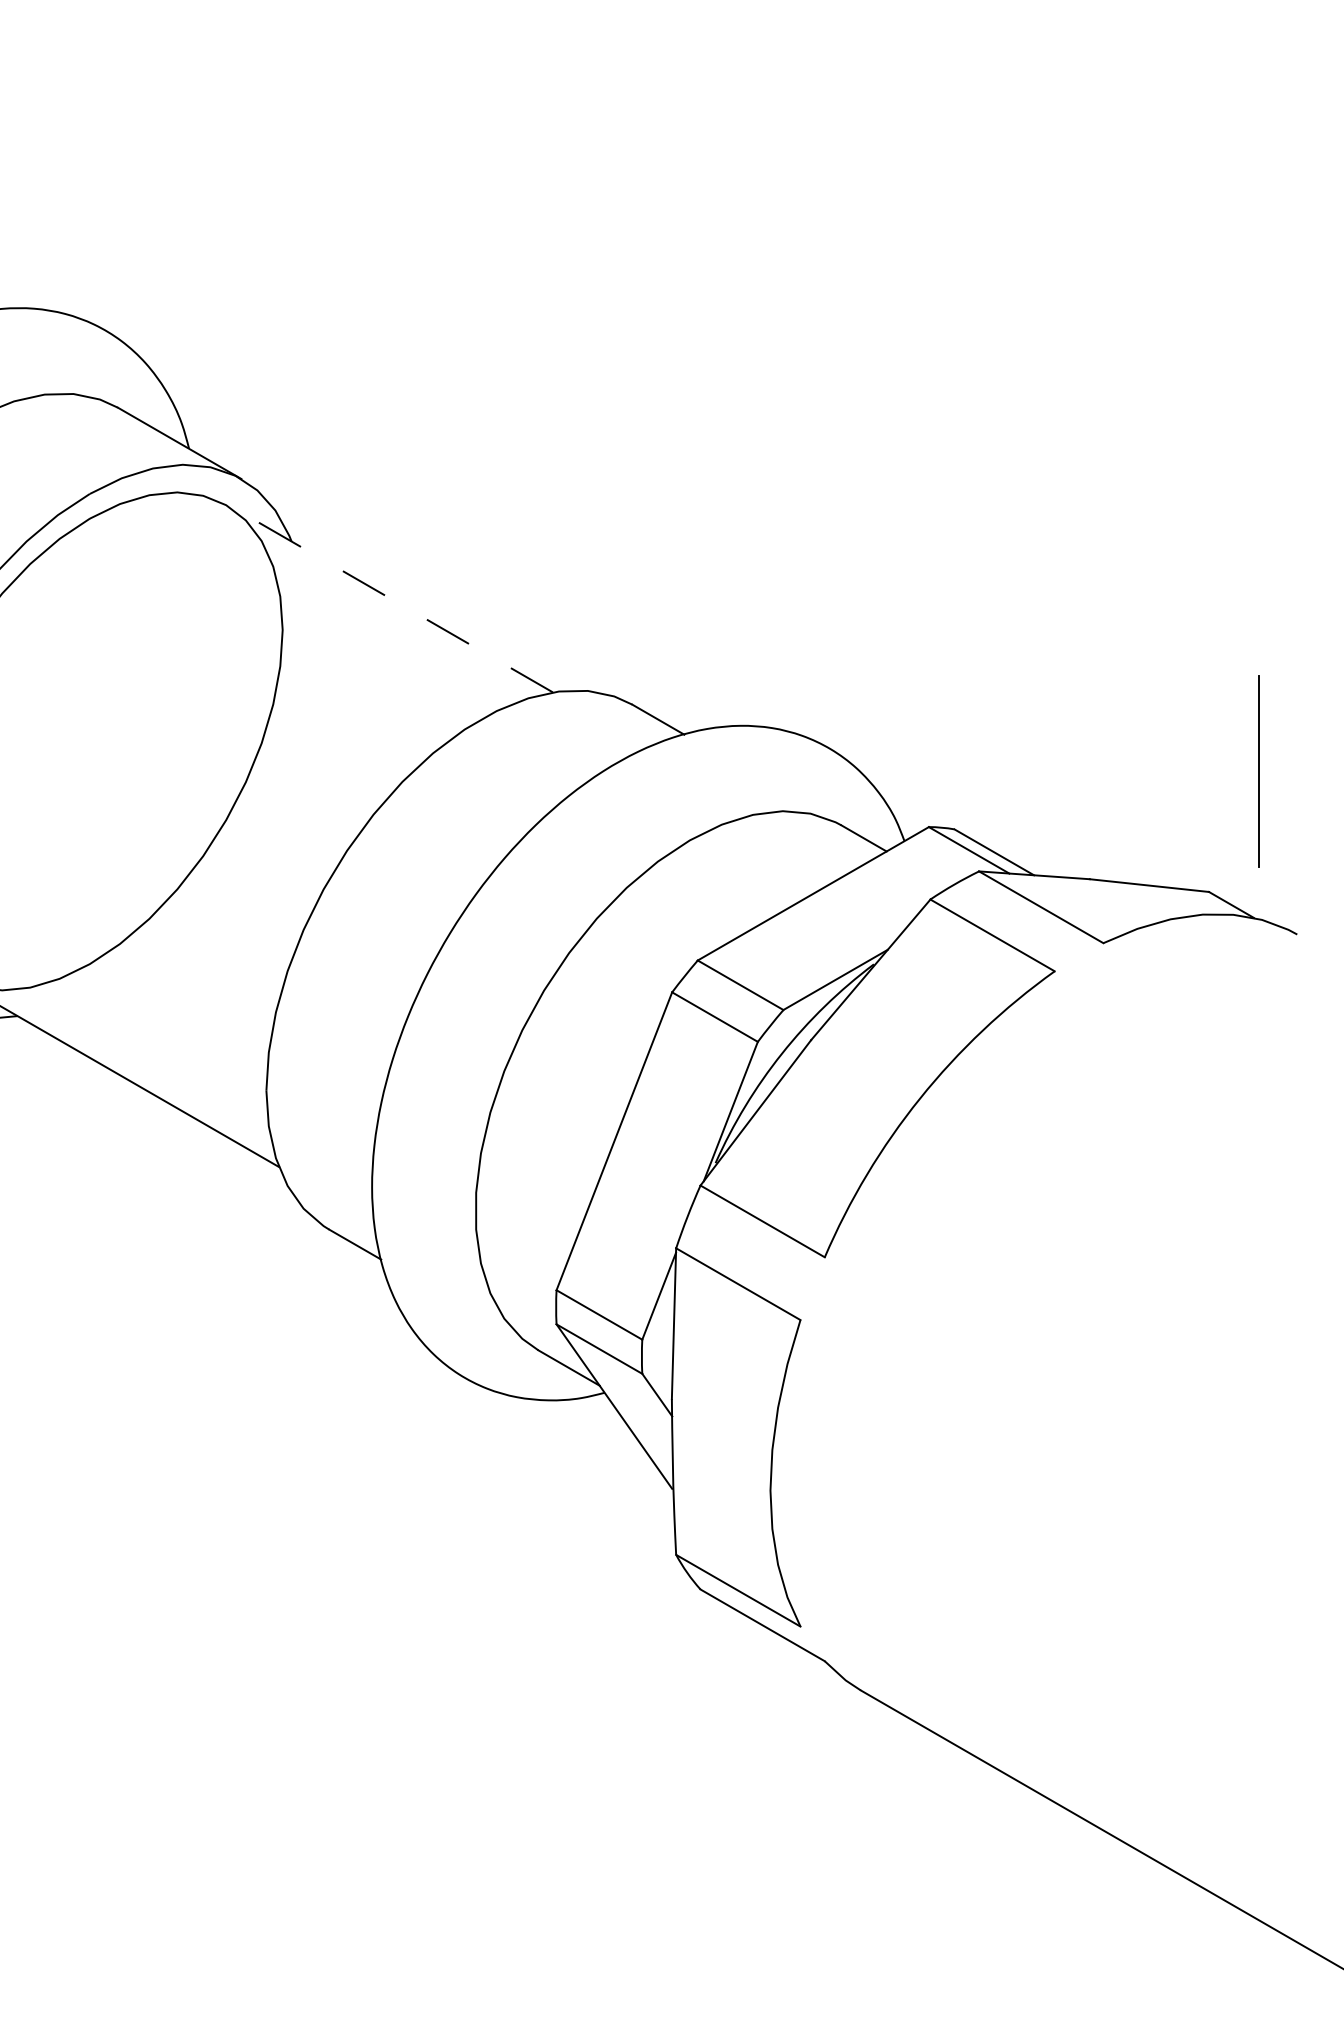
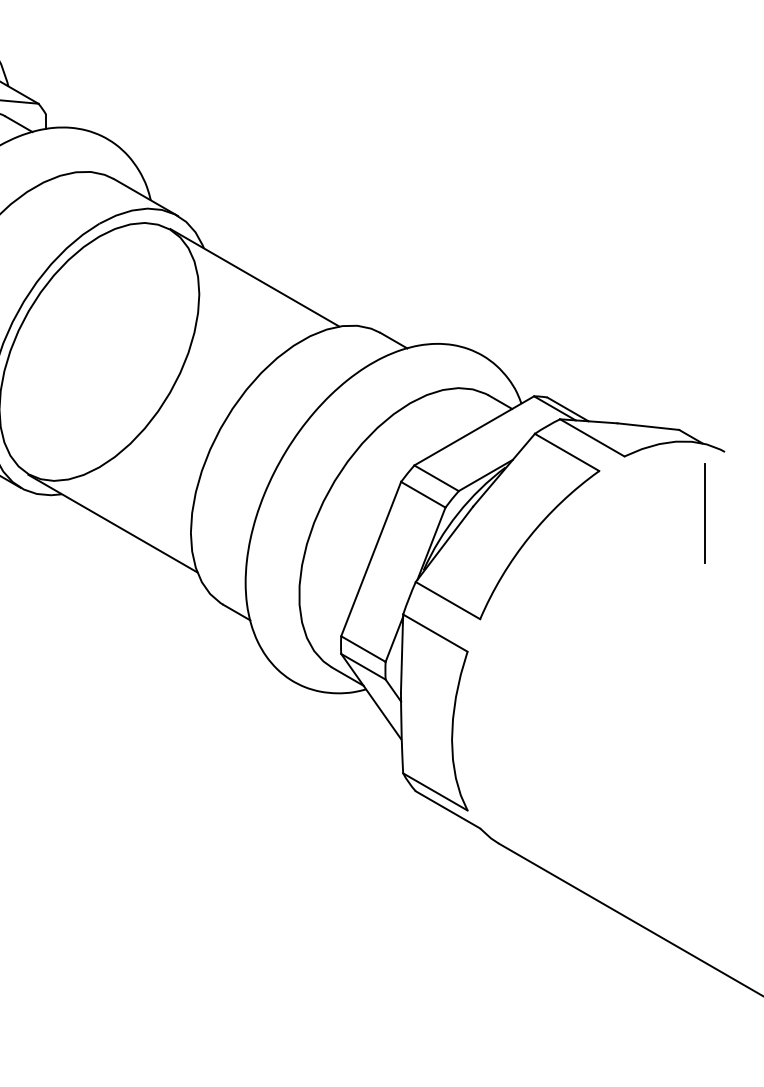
line: (389, 597) -> (254, 277), dashed -> solid
line: (1257, 771) -> (704, 513), moved

